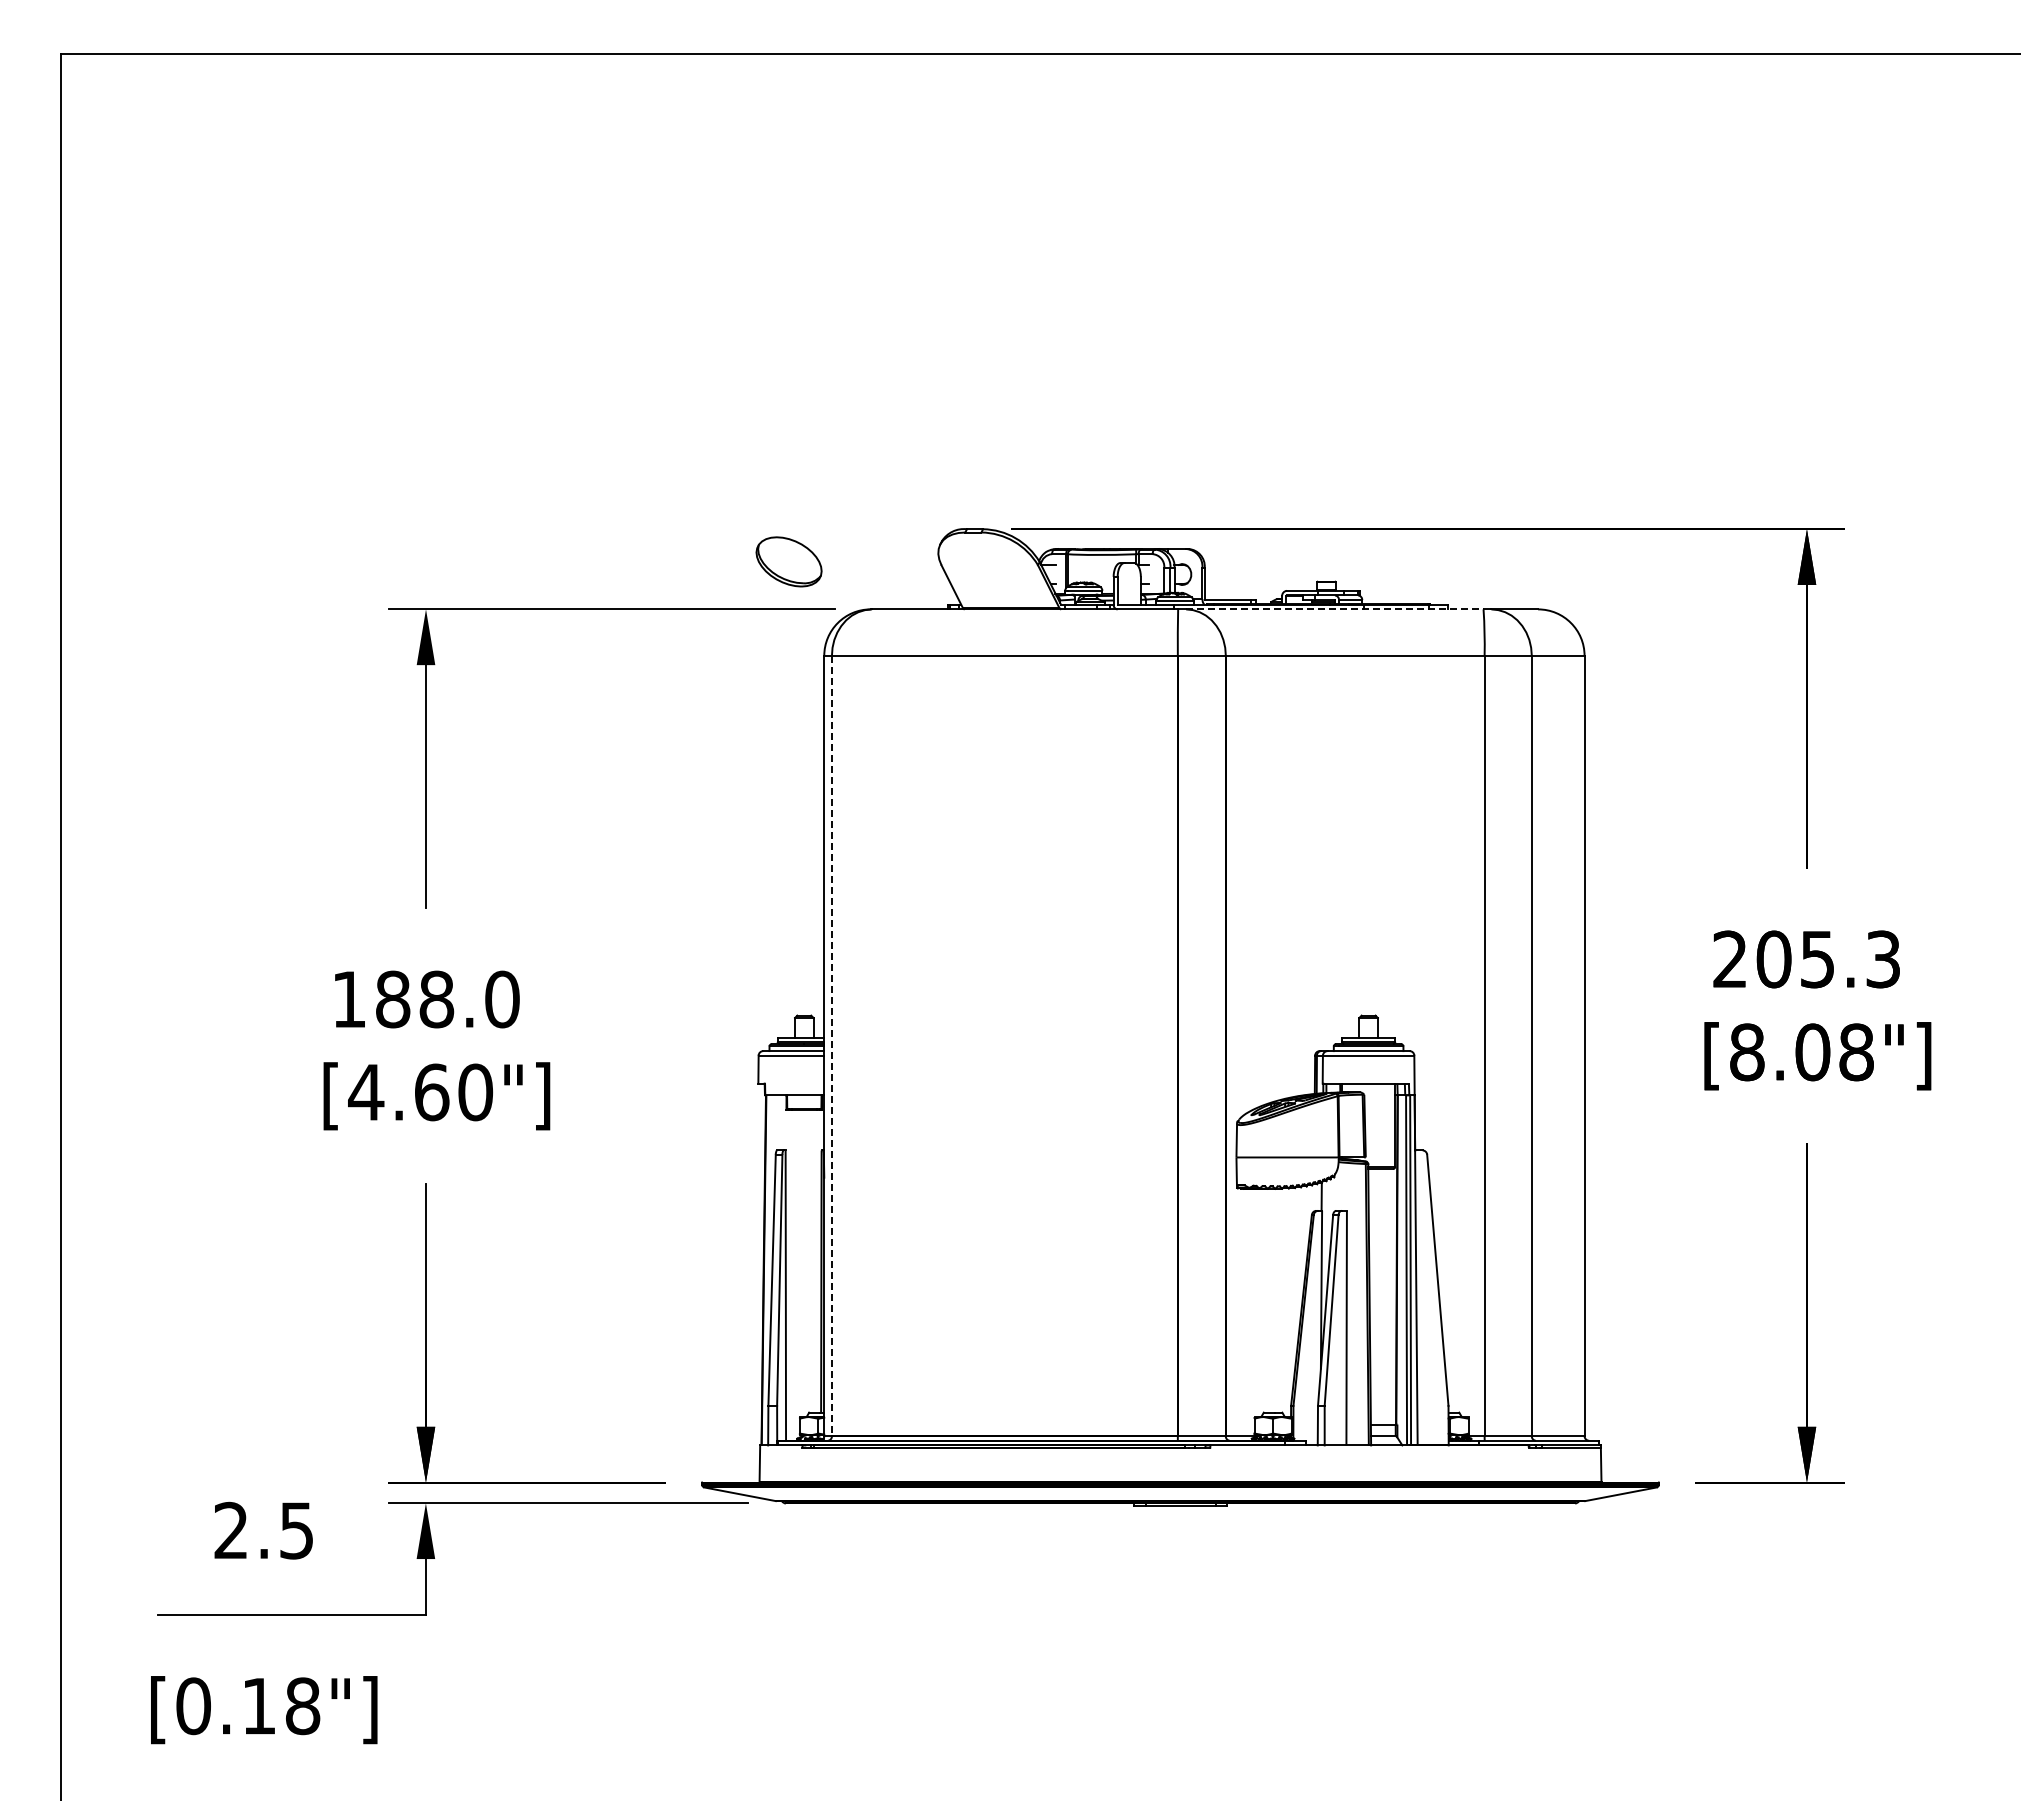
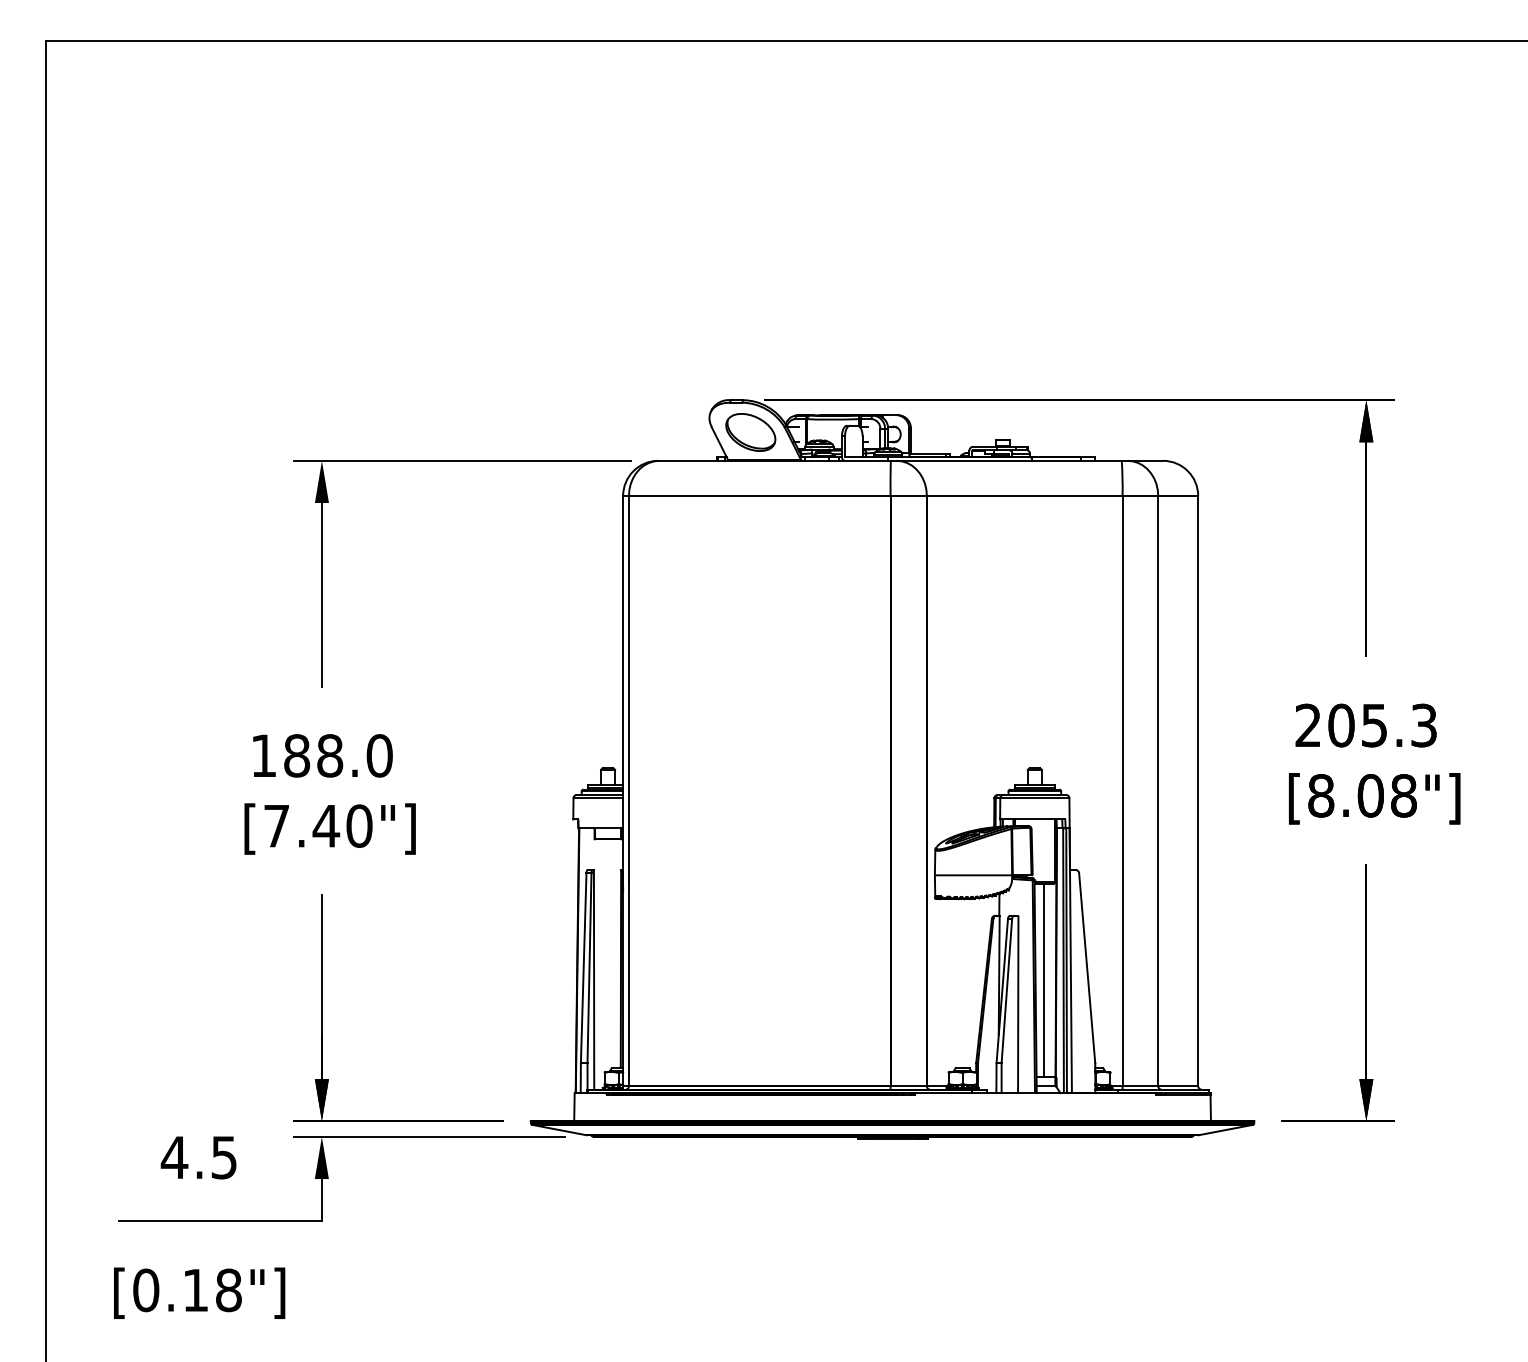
part: (788, 561) -> (750, 432), moved
line: (1334, 609) -> (1009, 460), dashed -> solid
line: (831, 1046) -> (628, 791), dashed -> solid
text: (398, 1092) -> (301, 826), [4.60"] -> [7.40"]
line: (1380, 1296) -> (1043, 980), added
text: (231, 1529) -> (174, 1156), 2.5 -> 4.5

